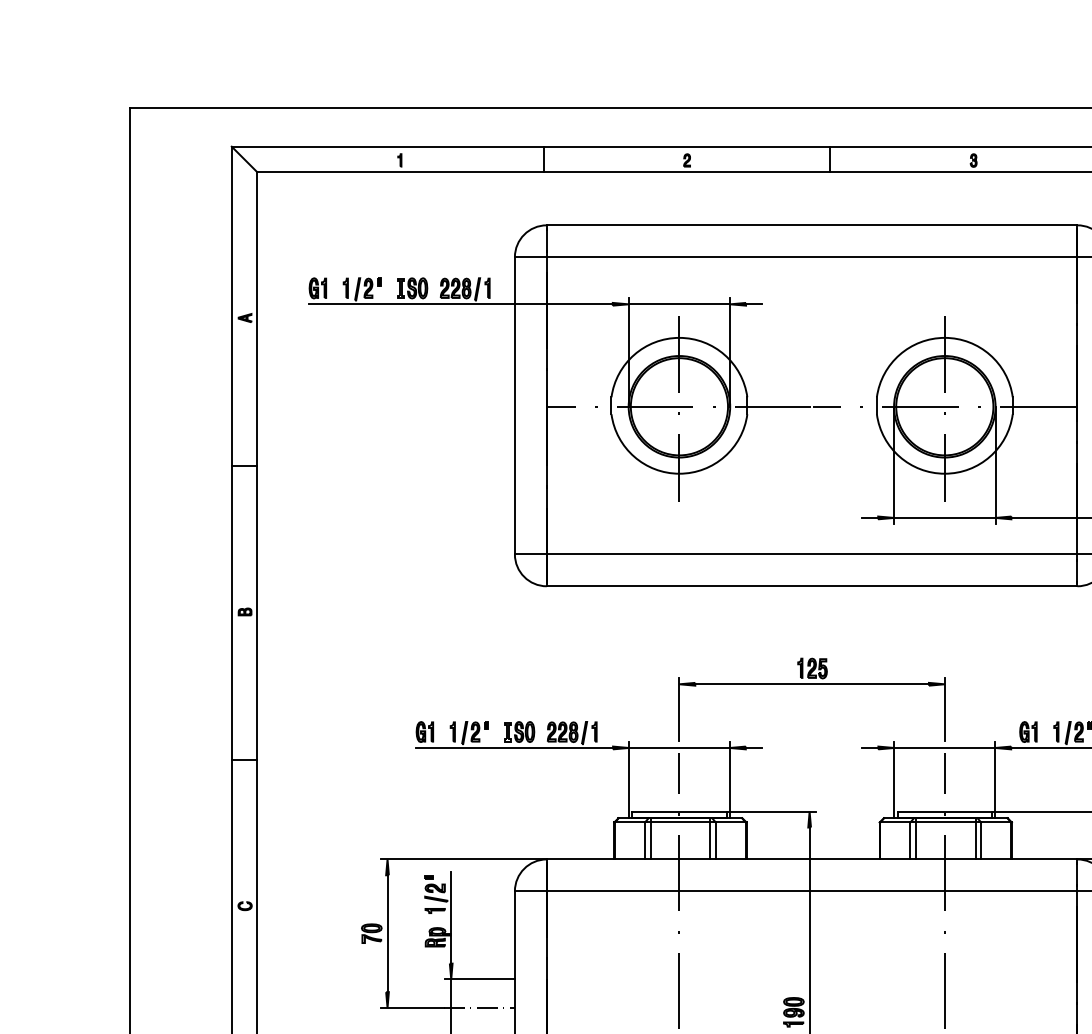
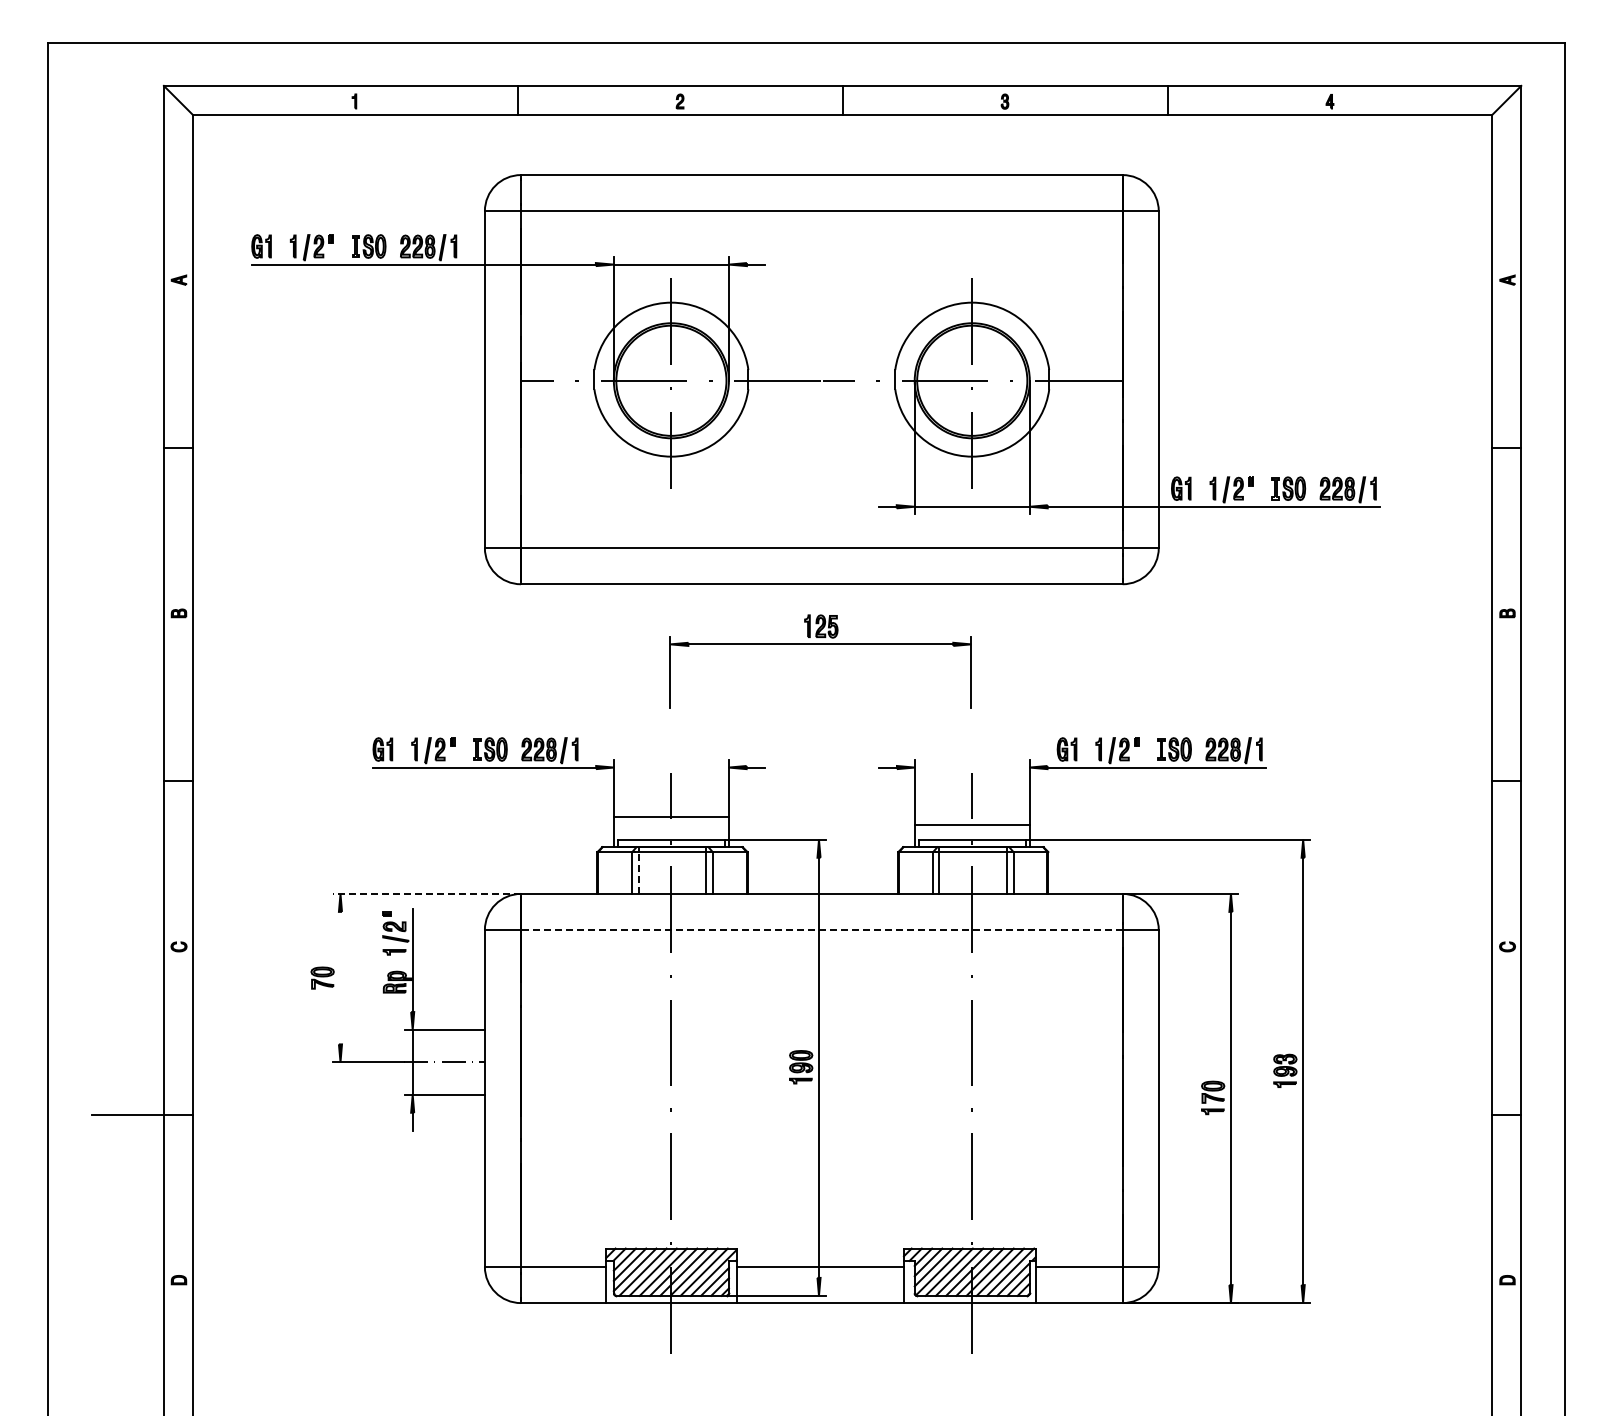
part: (811, 684) -> (820, 644), moved
line: (679, 747) -> (671, 816), moved
line: (944, 747) -> (971, 824), moved
line: (650, 840) -> (638, 872), solid -> dashed
line: (464, 859) -> (427, 893), solid -> dashed
line: (811, 891) -> (821, 930), solid -> dashed
line: (387, 933) -> (340, 977), removed

